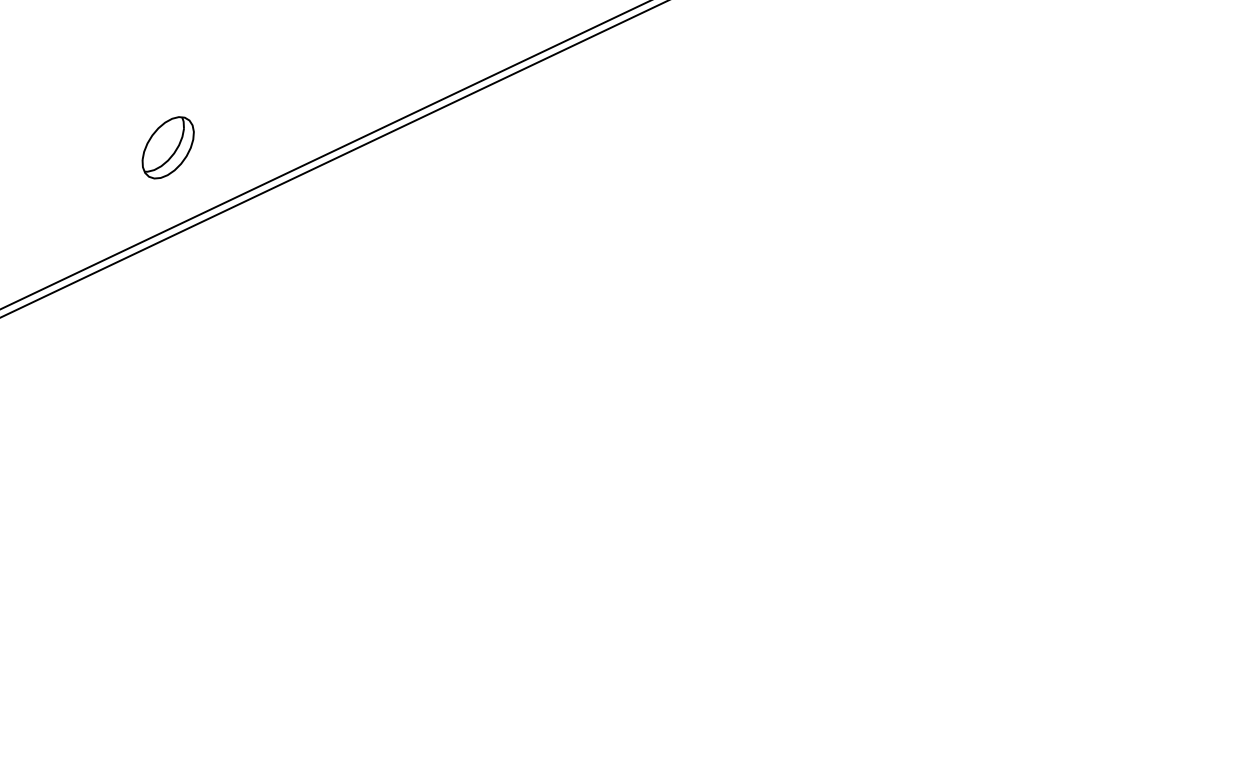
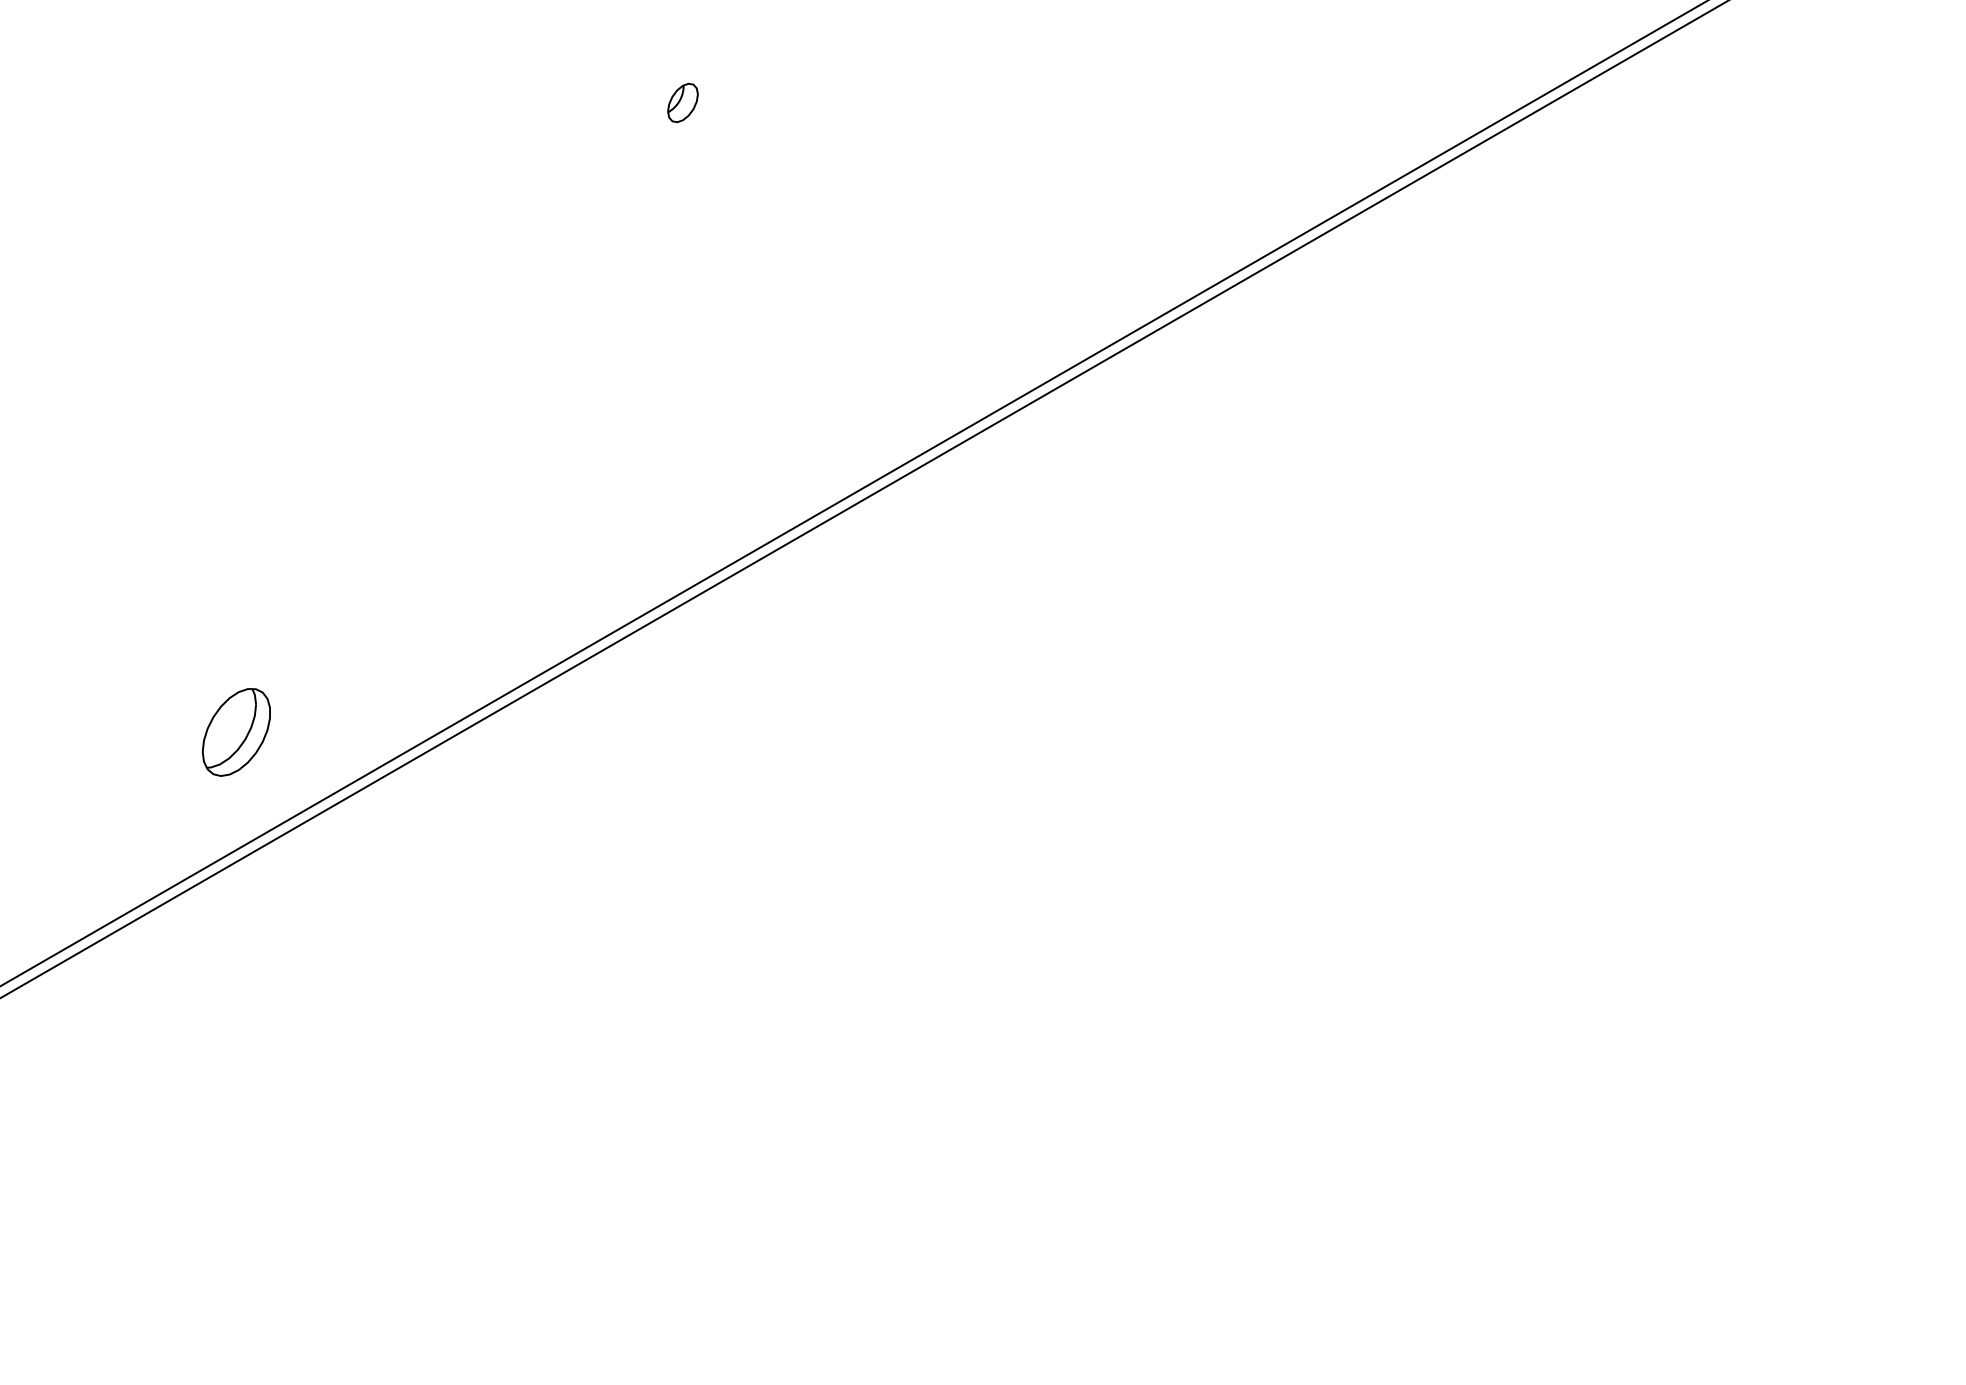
part: (167, 147) -> (591, 526), removed

